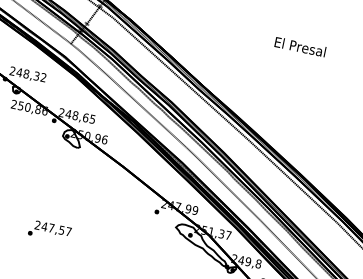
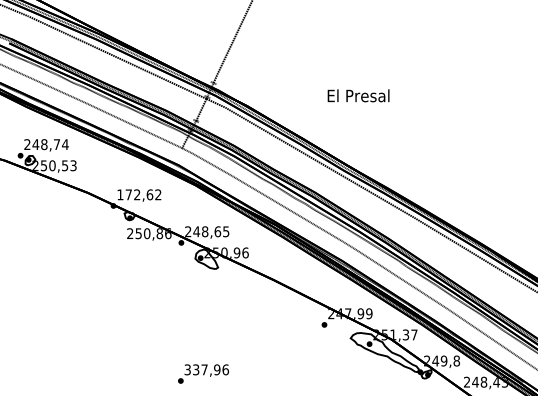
text: (300, 46) -> (358, 95), moved
text: (25, 73) -> (135, 194), 248,32 -> 172,62
text: (53, 228) -> (206, 369), 247,57 -> 337,96

